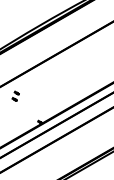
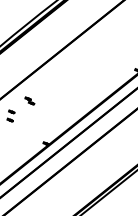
part: (32, 86) -> (29, 100), added

